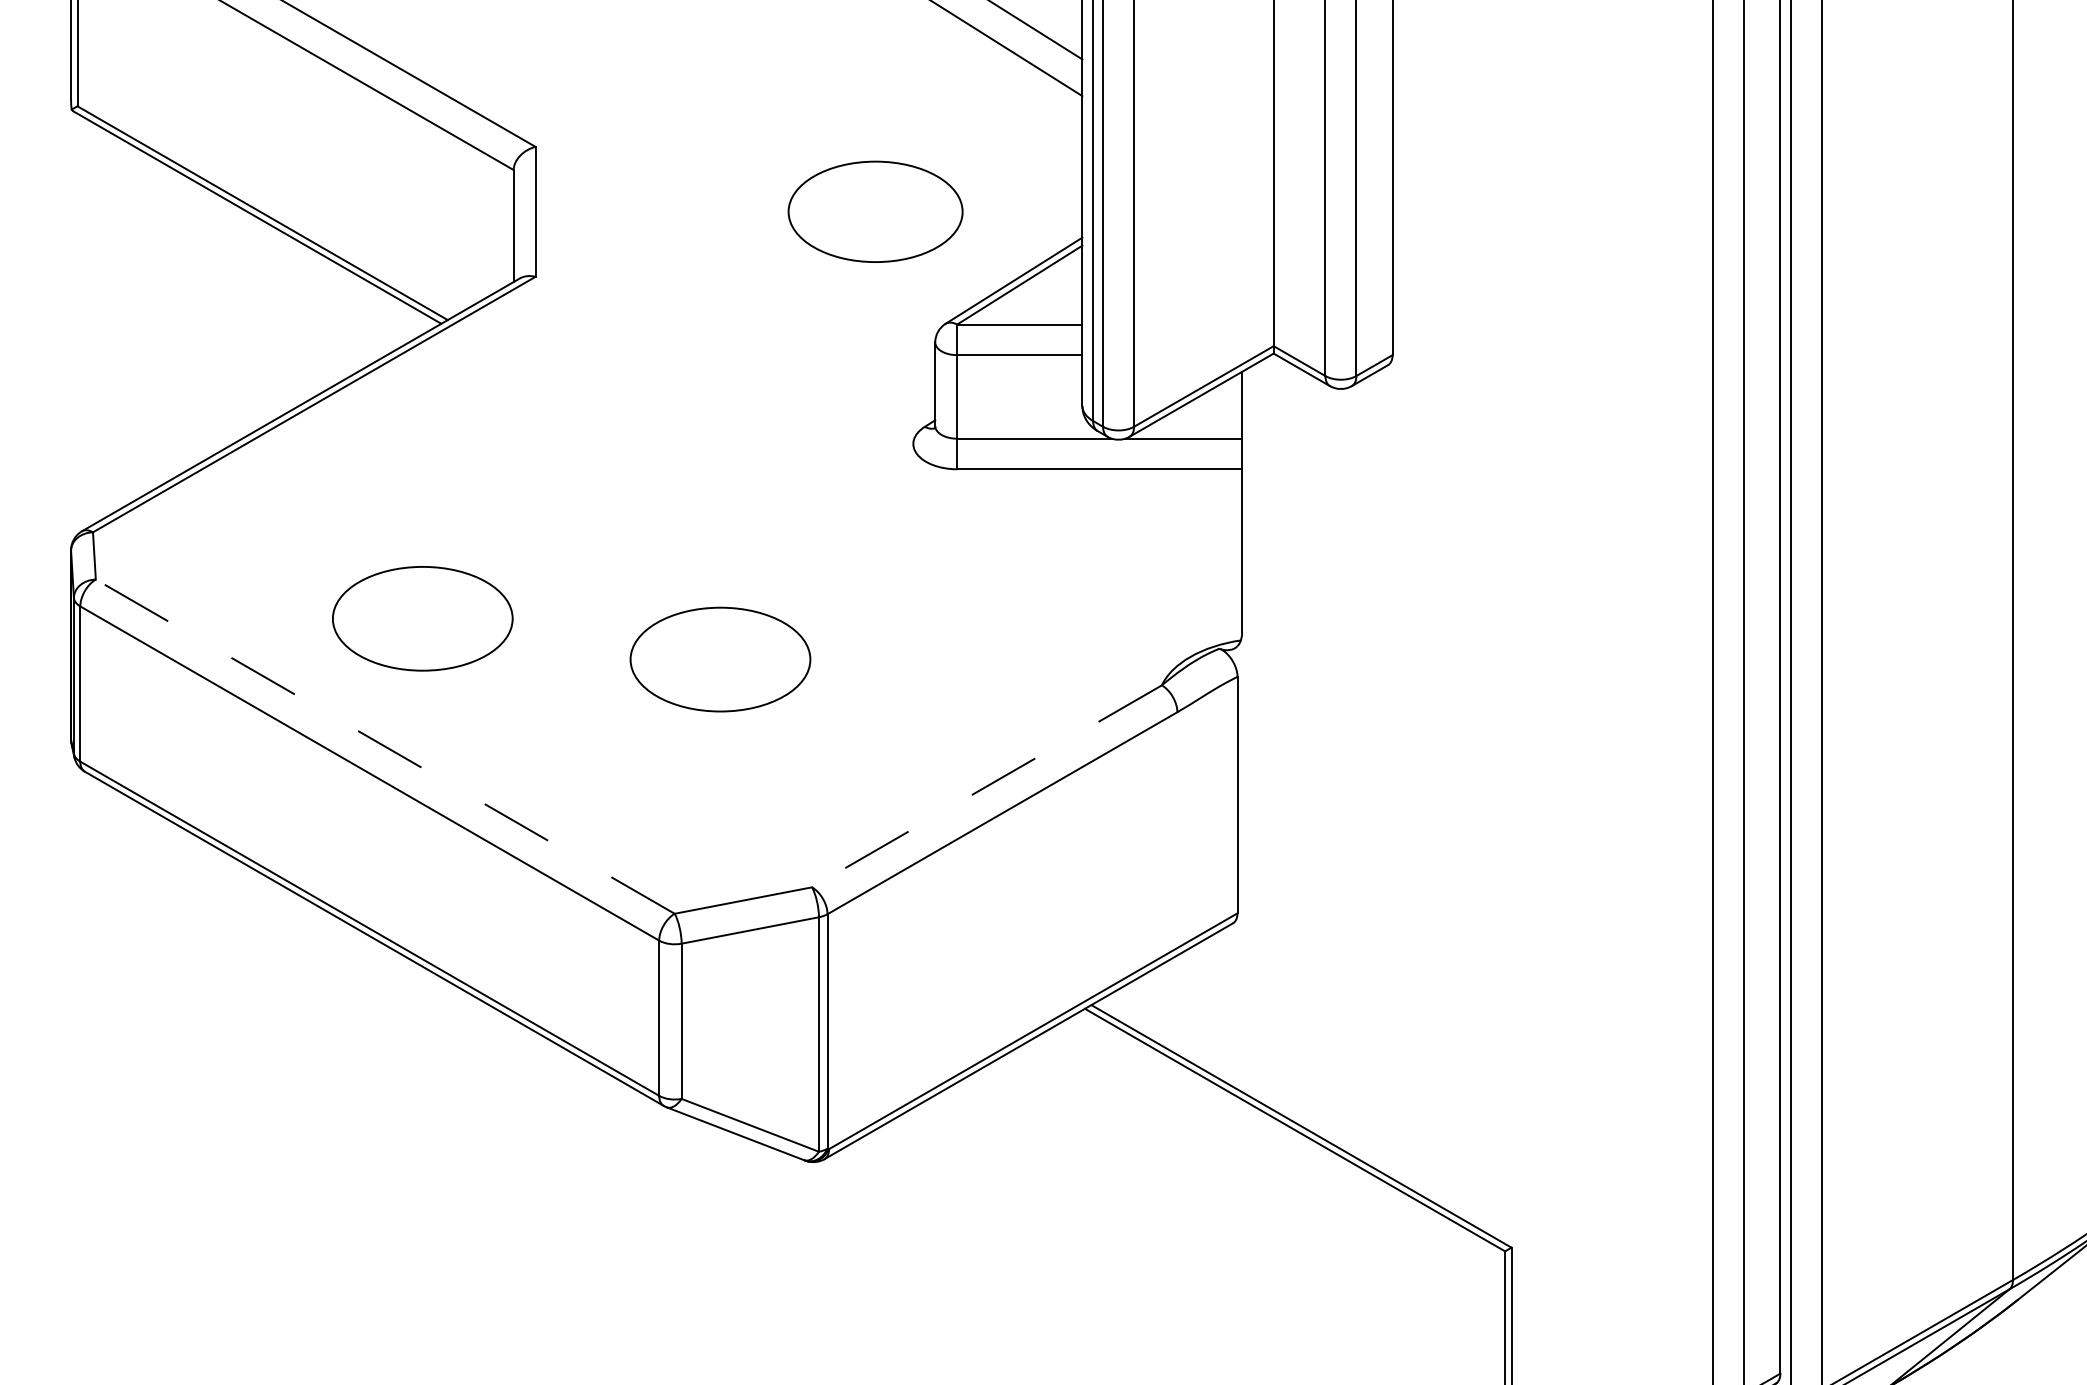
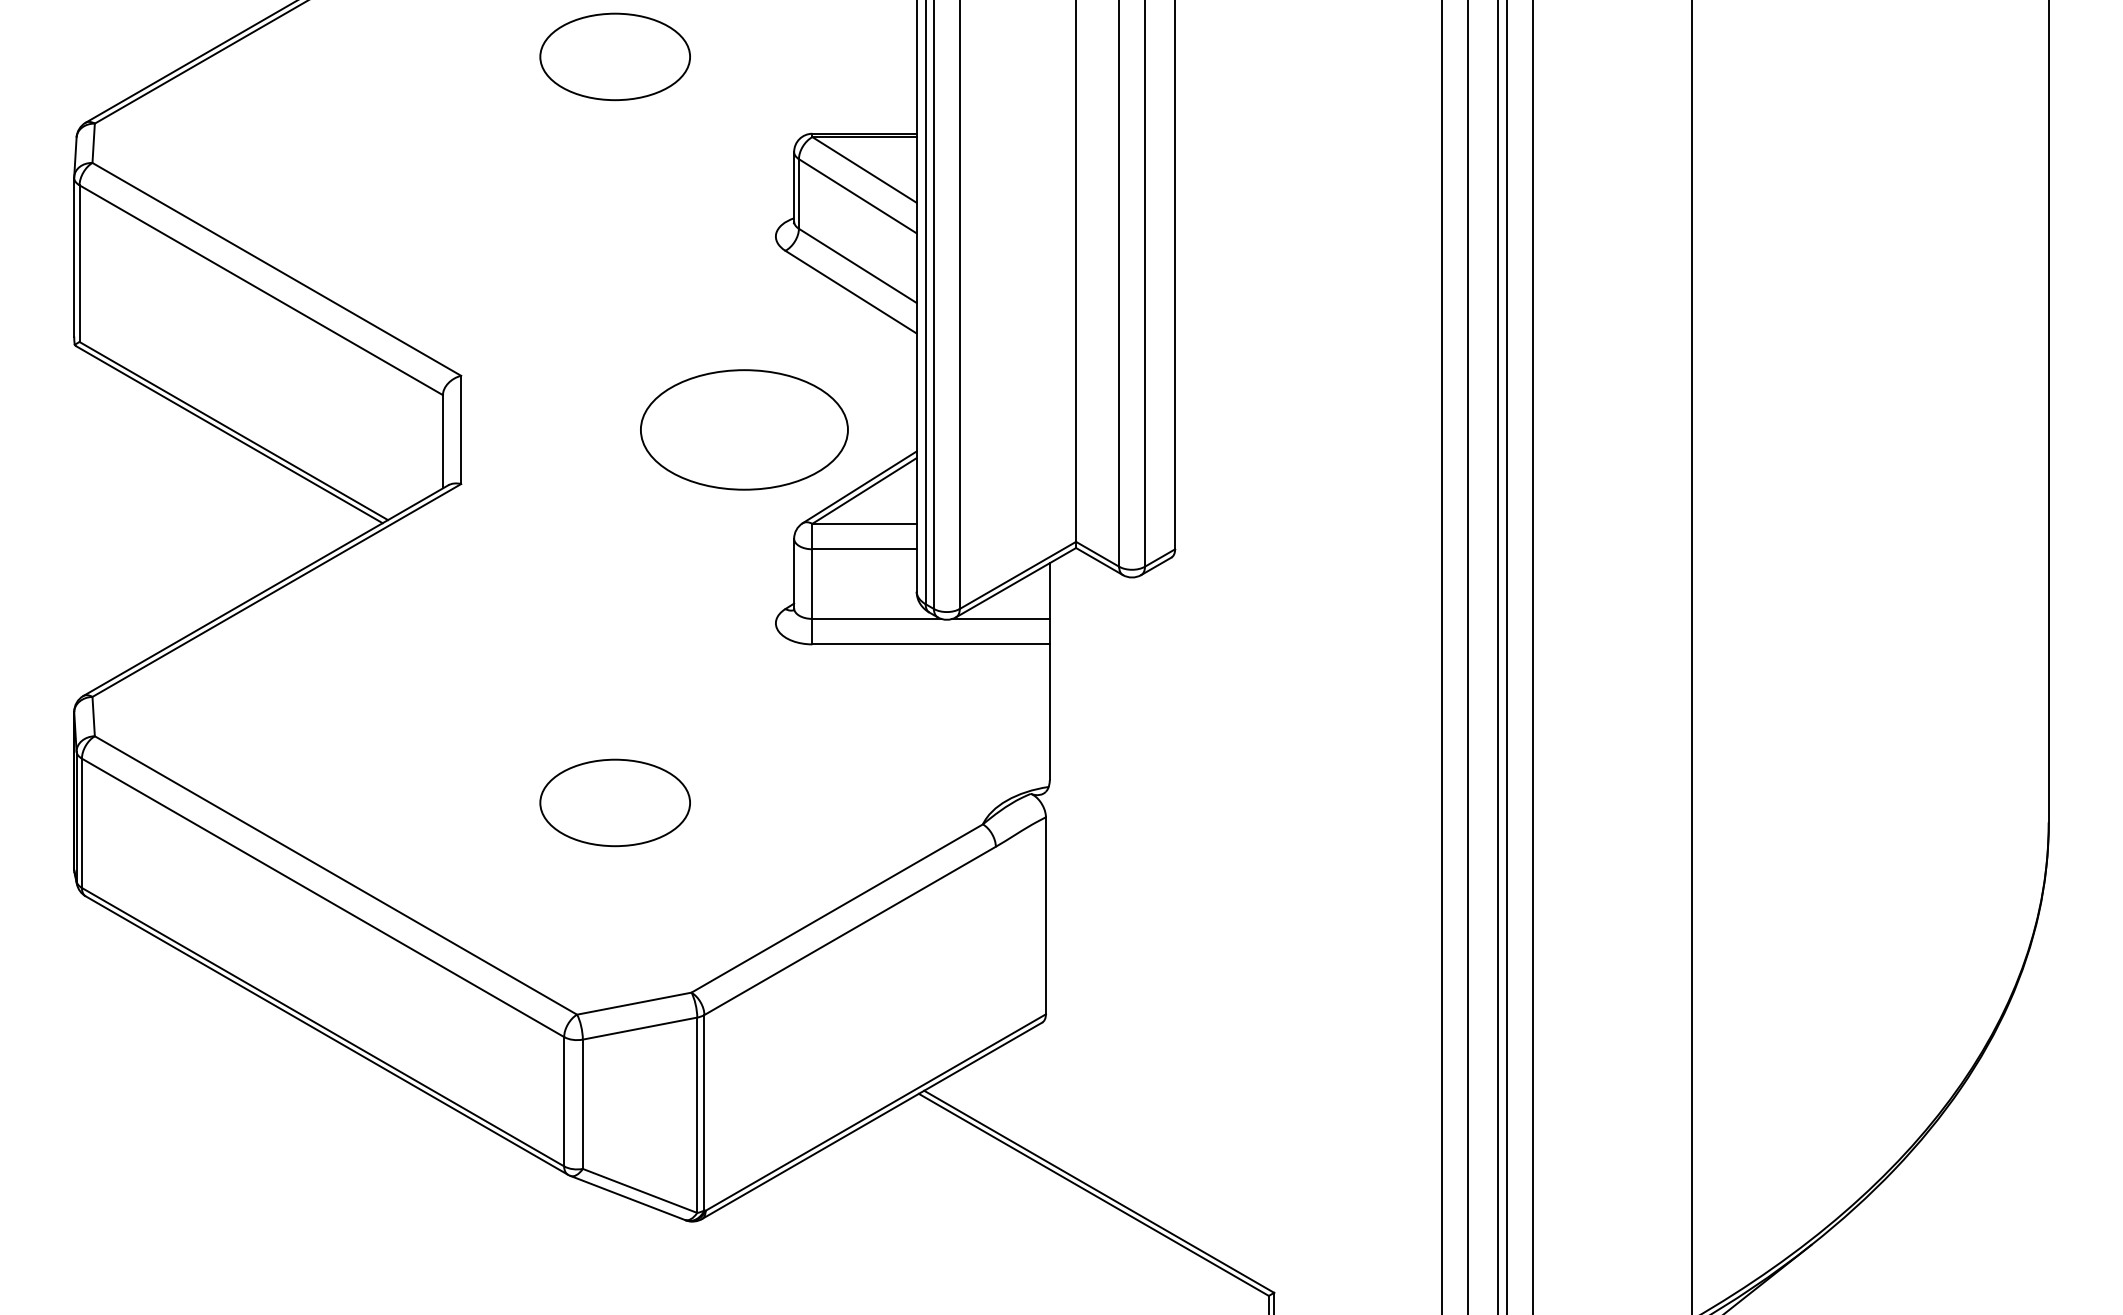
part: (875, 211) -> (744, 429), size x1.43
part: (421, 618) -> (366, 768), removed
line: (384, 746) -> (335, 875), dashed -> solid
line: (986, 786) -> (836, 908), dashed -> solid

